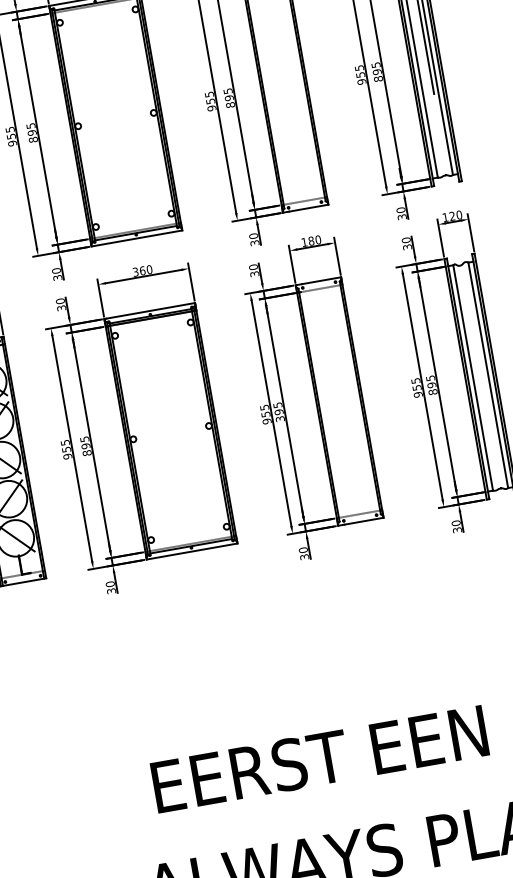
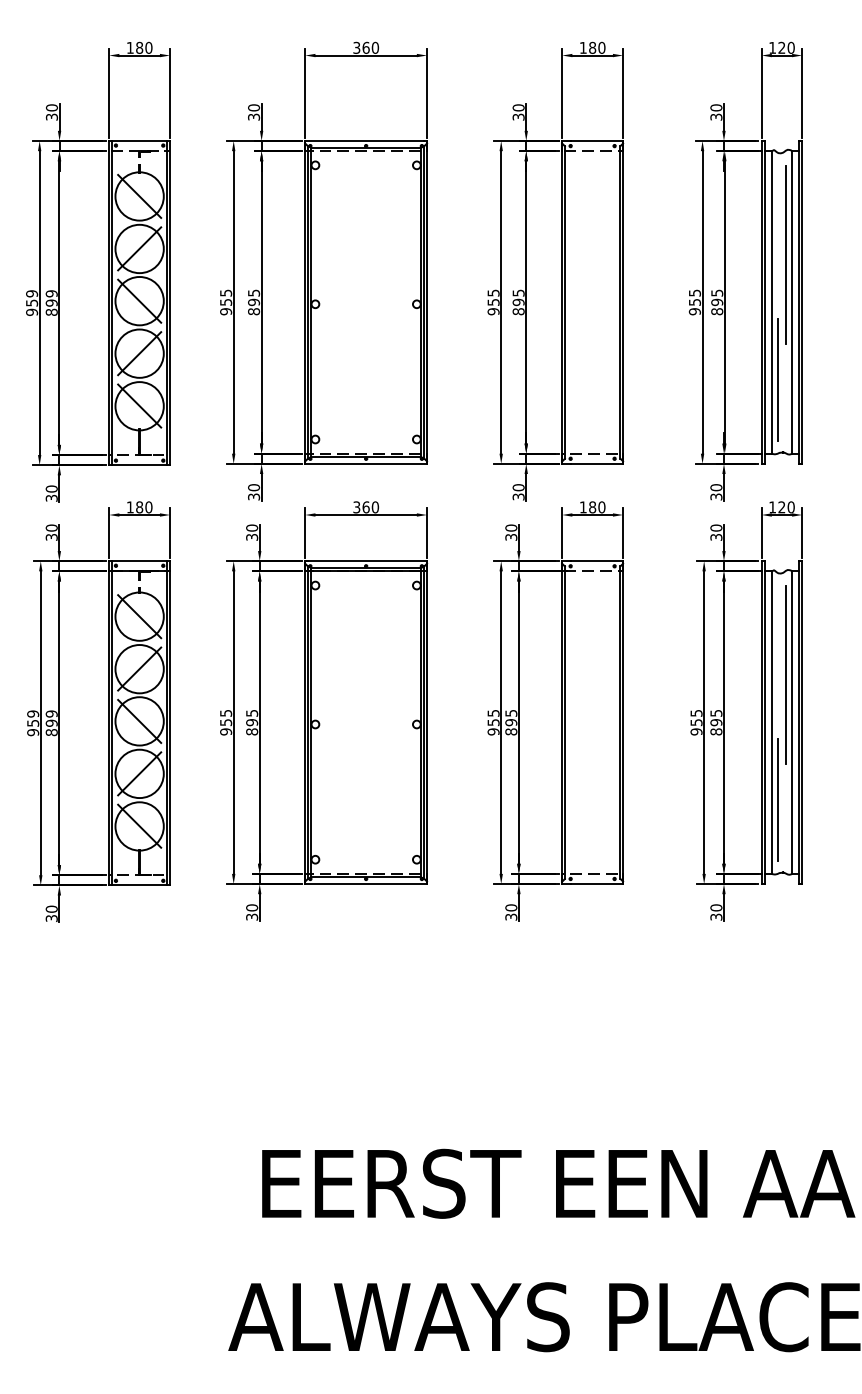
line: (433, 121) -> (778, 379), added
line: (477, 340) -> (786, 675), added
text: (280, 418) -> (511, 731), 395 -> 895
line: (488, 434) -> (778, 799), added

